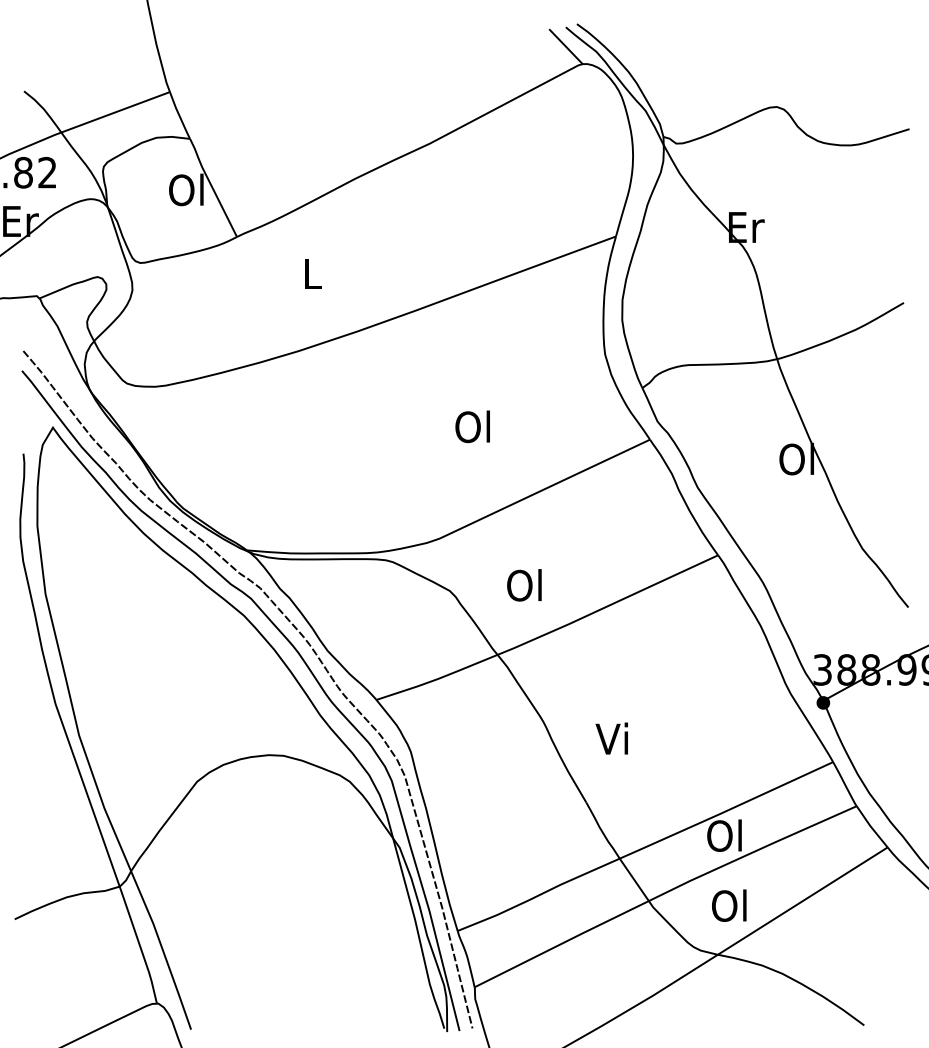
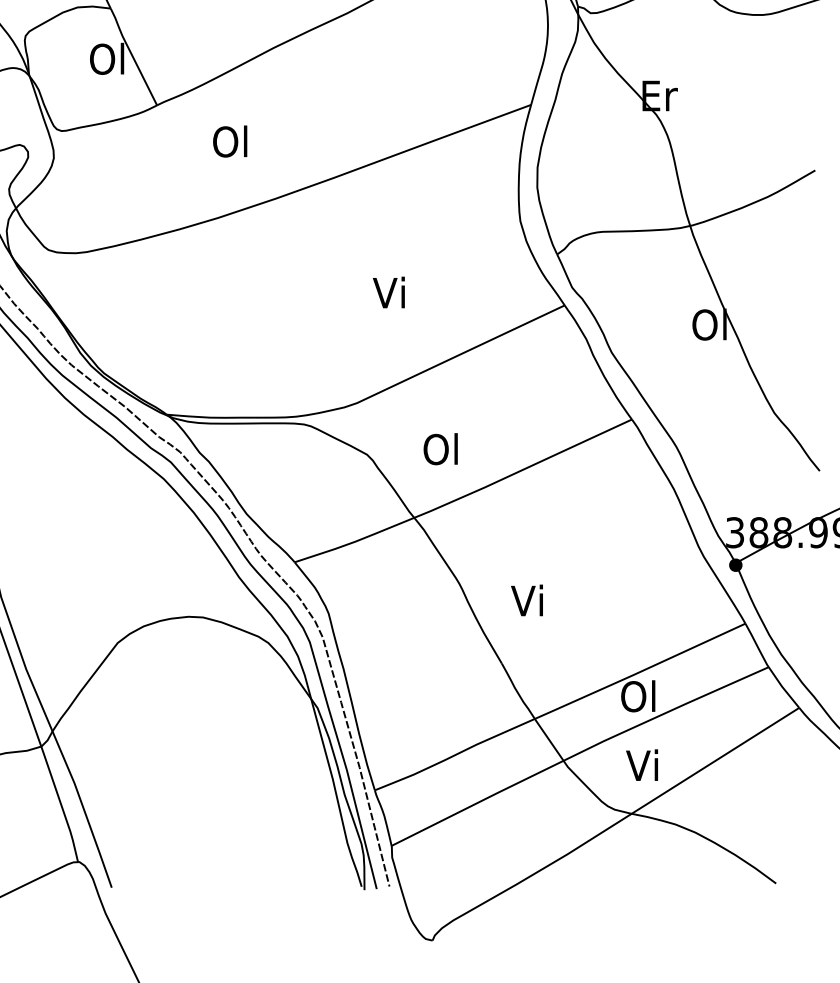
text: (310, 273) -> (229, 141), L -> Ol
text: (472, 426) -> (389, 292), Ol -> Vi
text: (729, 905) -> (643, 765), Ol -> Vi

